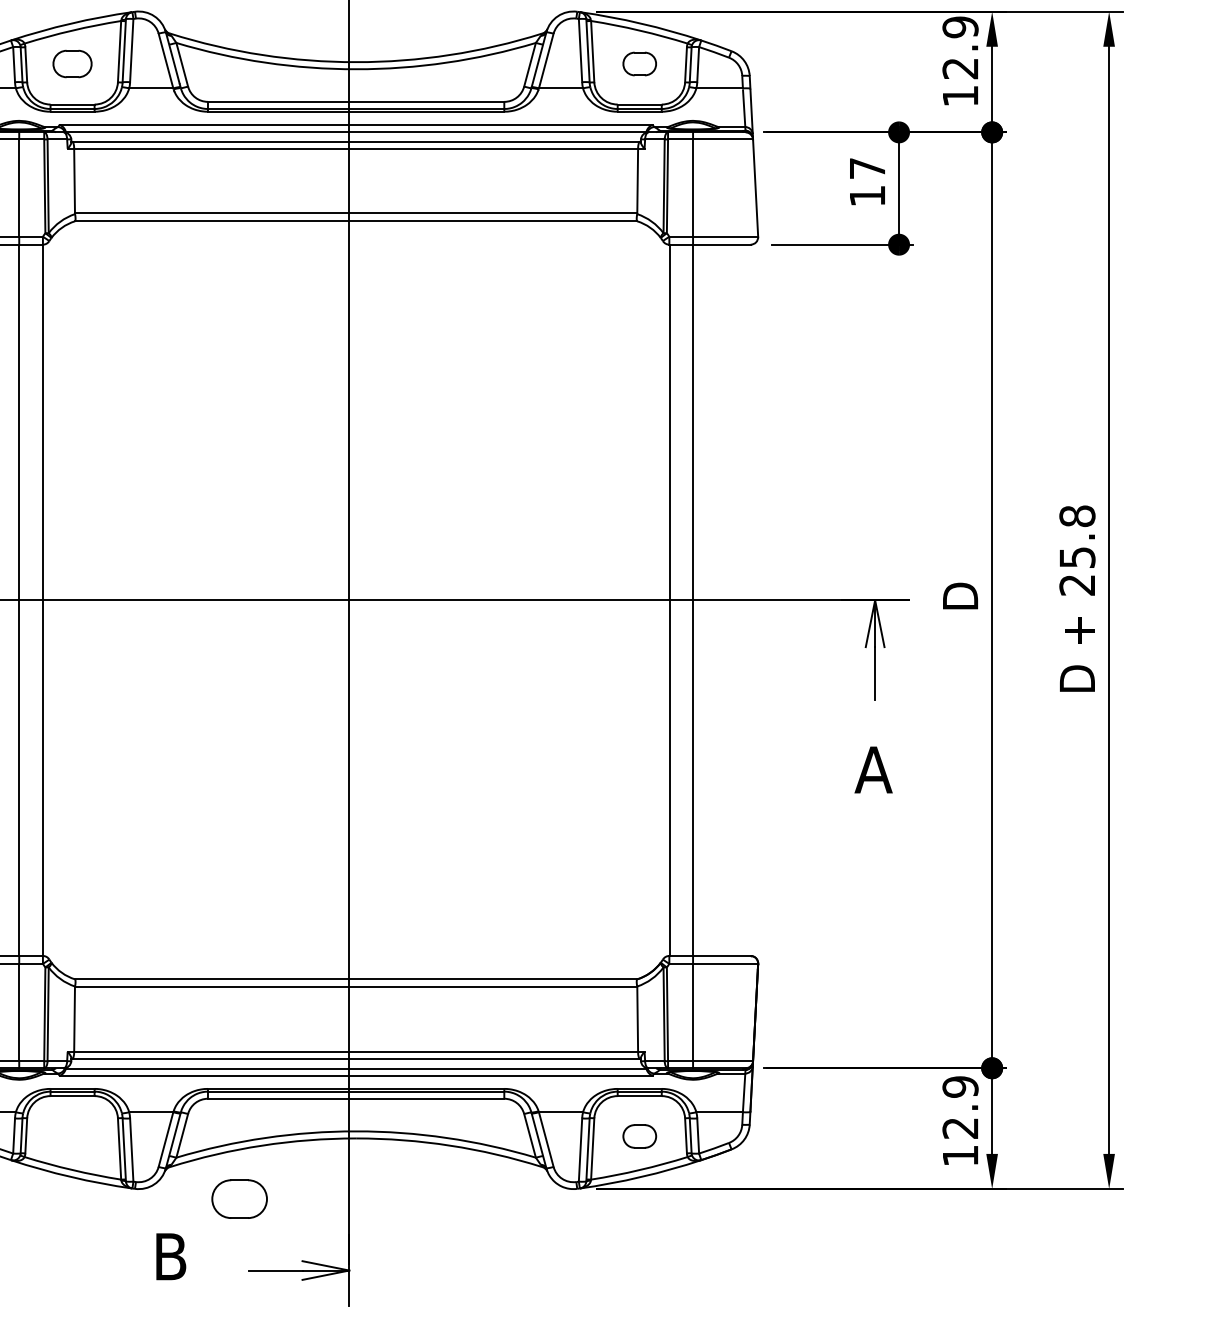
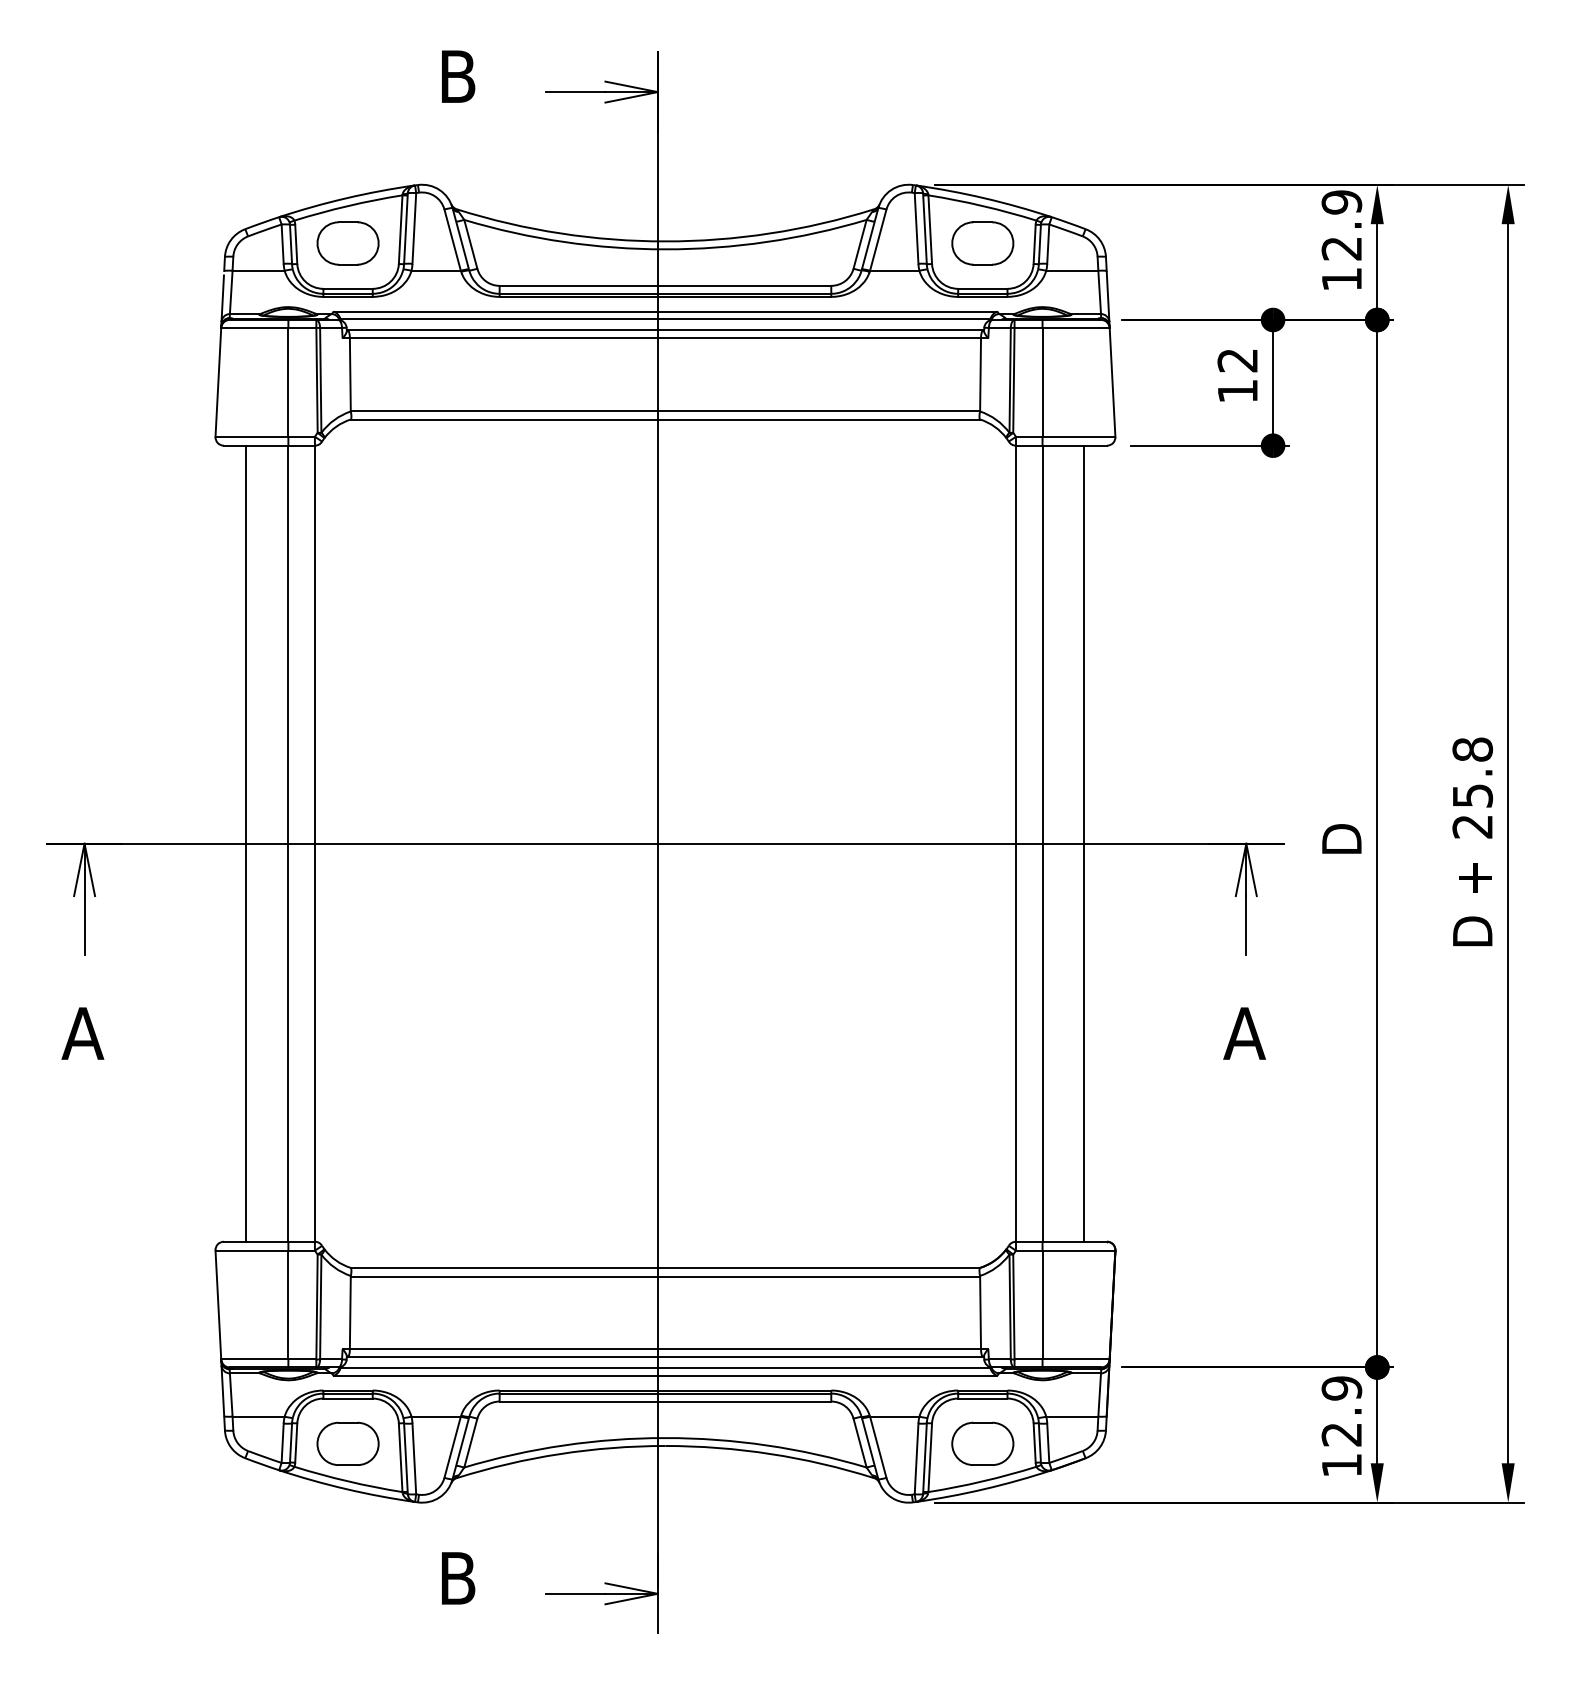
part: (72, 64) -> (347, 243), size x1.43
part: (639, 64) -> (982, 243), size x1.67
text: (867, 168) -> (1237, 360), 17 -> 12
line: (730, 600) -> (1084, 843), added
part: (639, 1136) -> (982, 1443), size x1.67
part: (239, 1198) -> (347, 1443), moved

